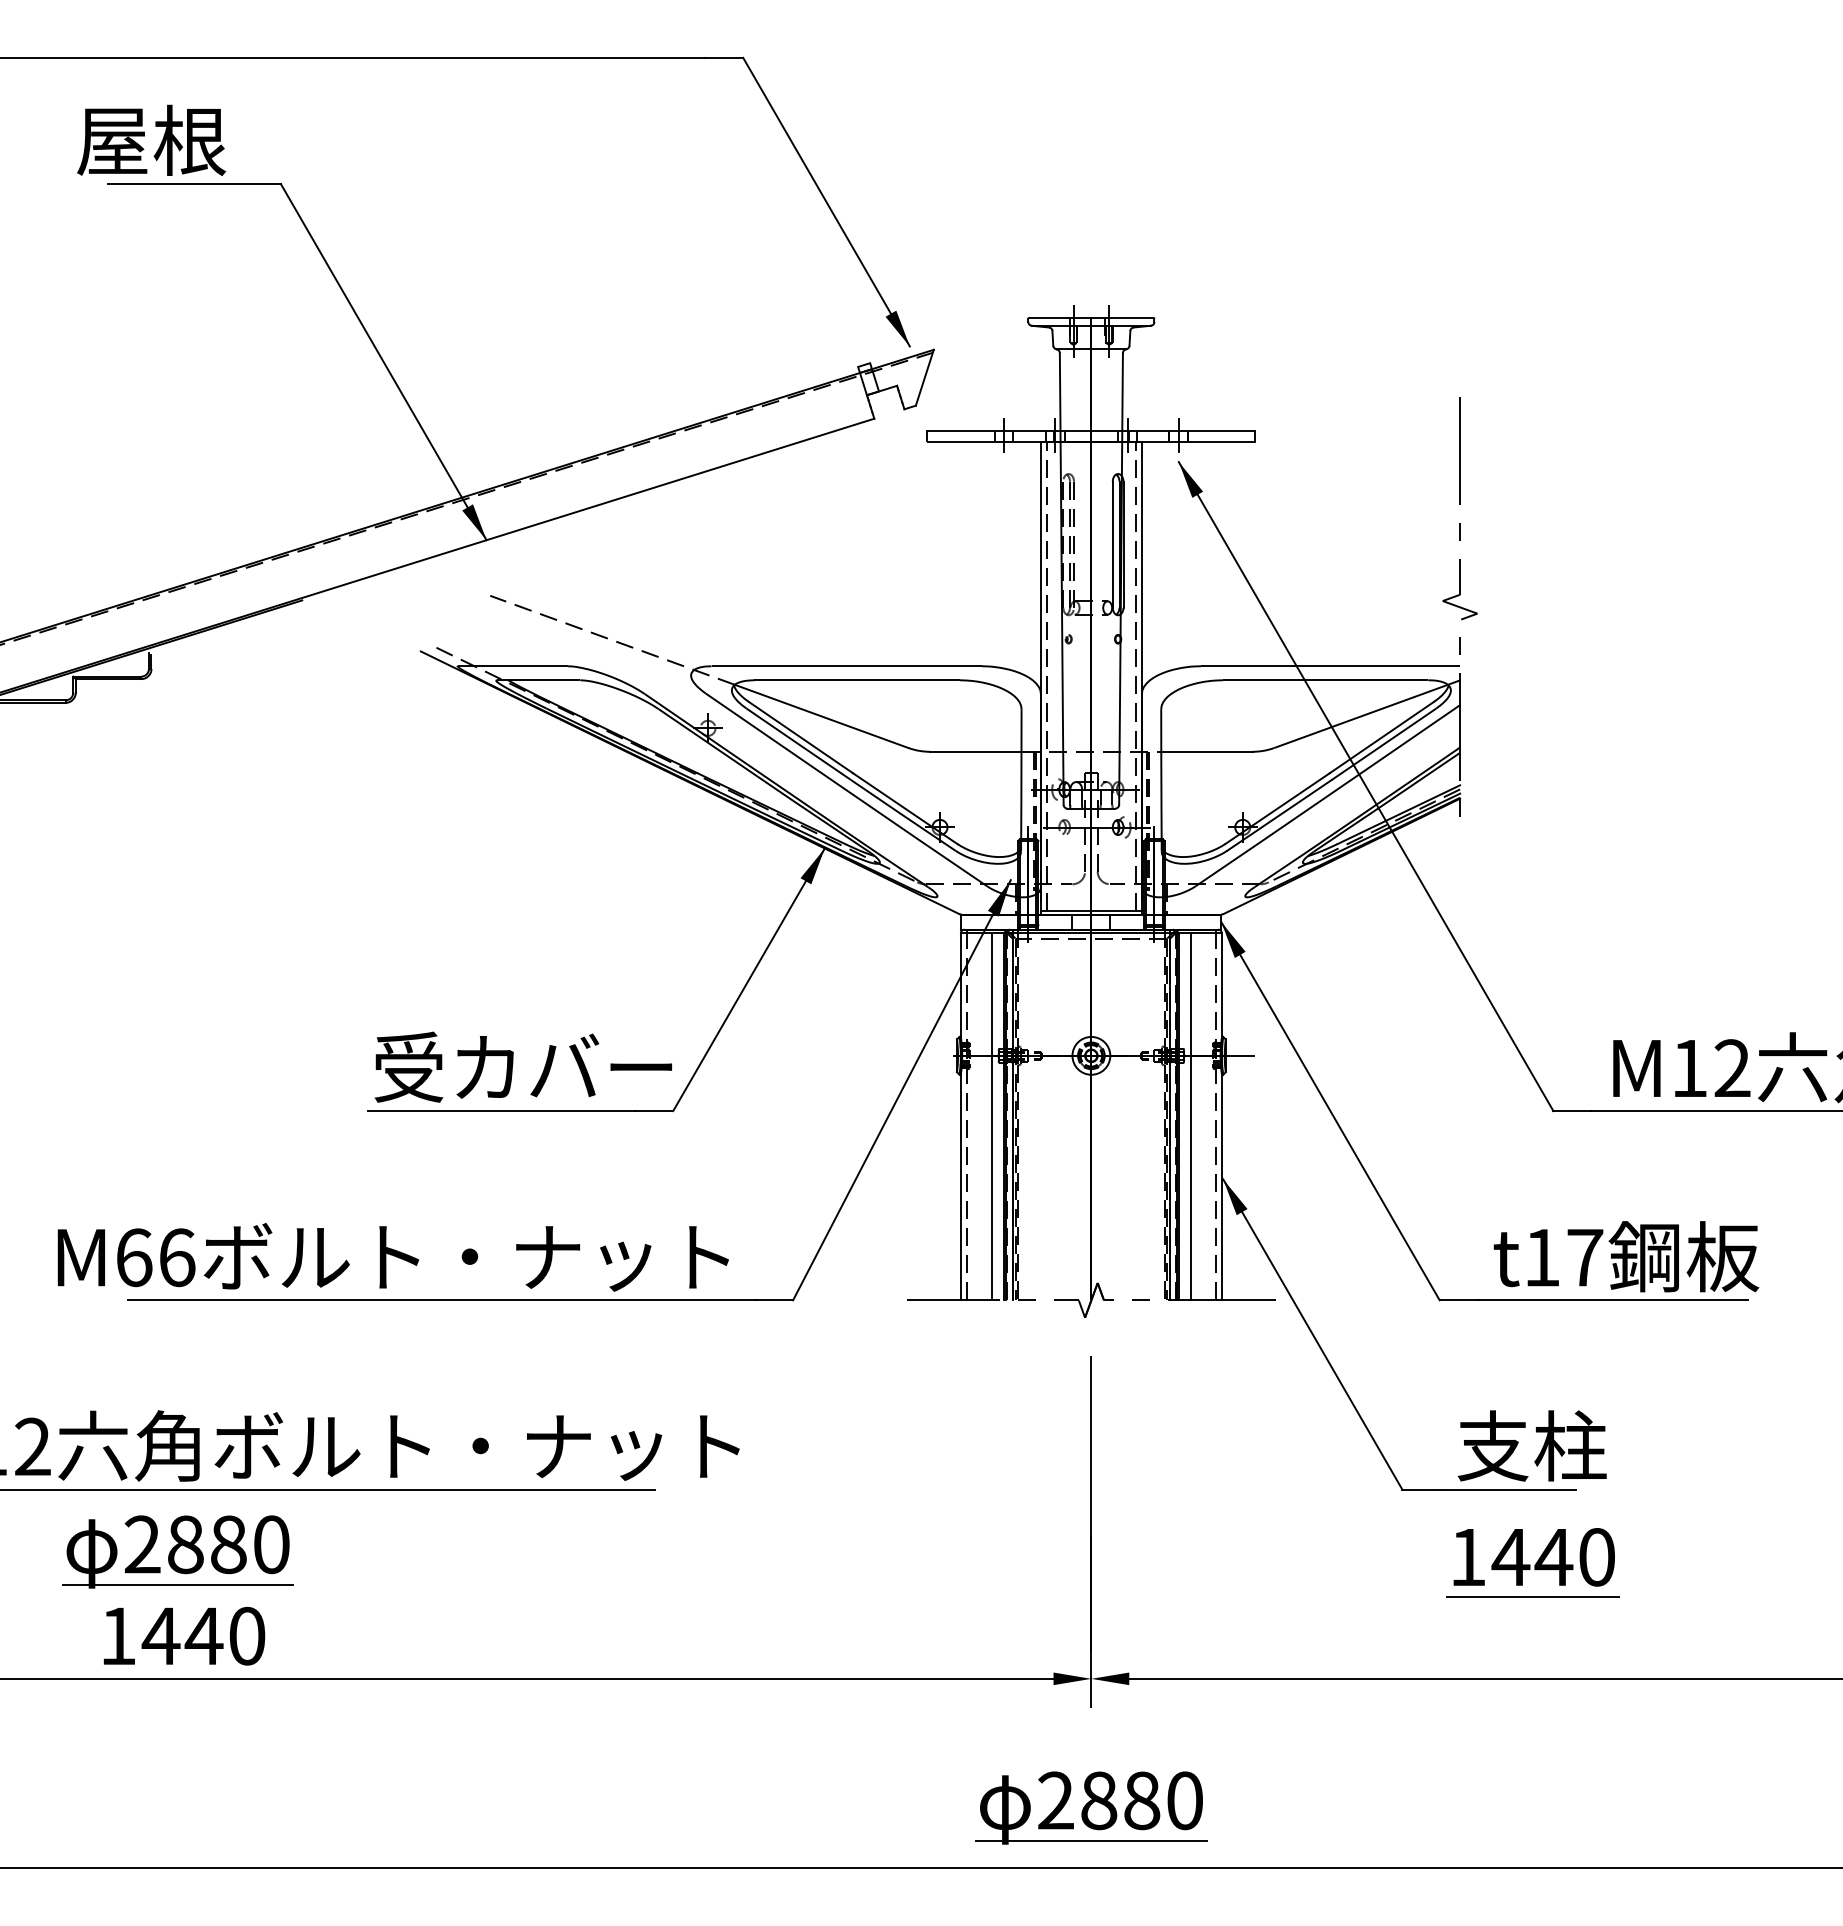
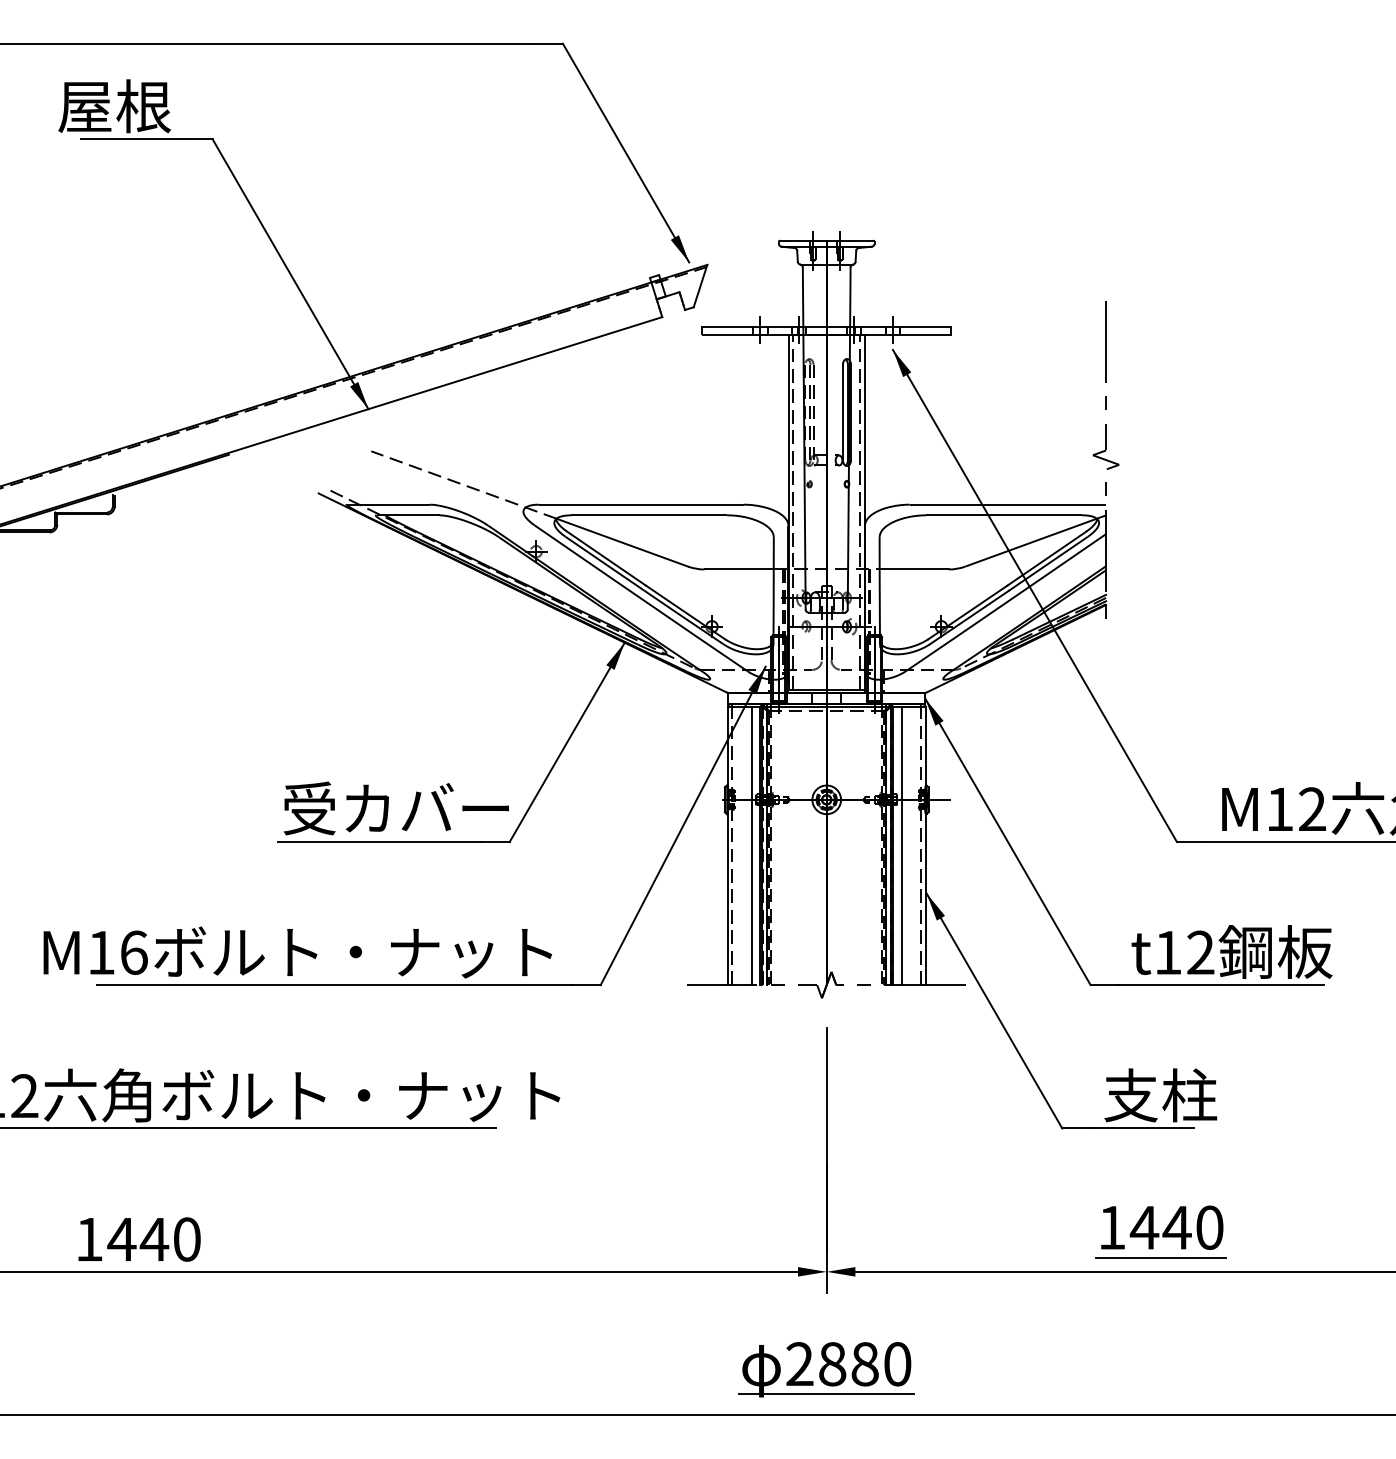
text: (134, 1257) -> (101, 952), M66 -> M16
text: (1584, 1257) -> (1200, 952), t17 -> t12
part: (177, 1551) -> (134, 1175), removed
part: (1531, 1562) -> (1160, 1231), moved

